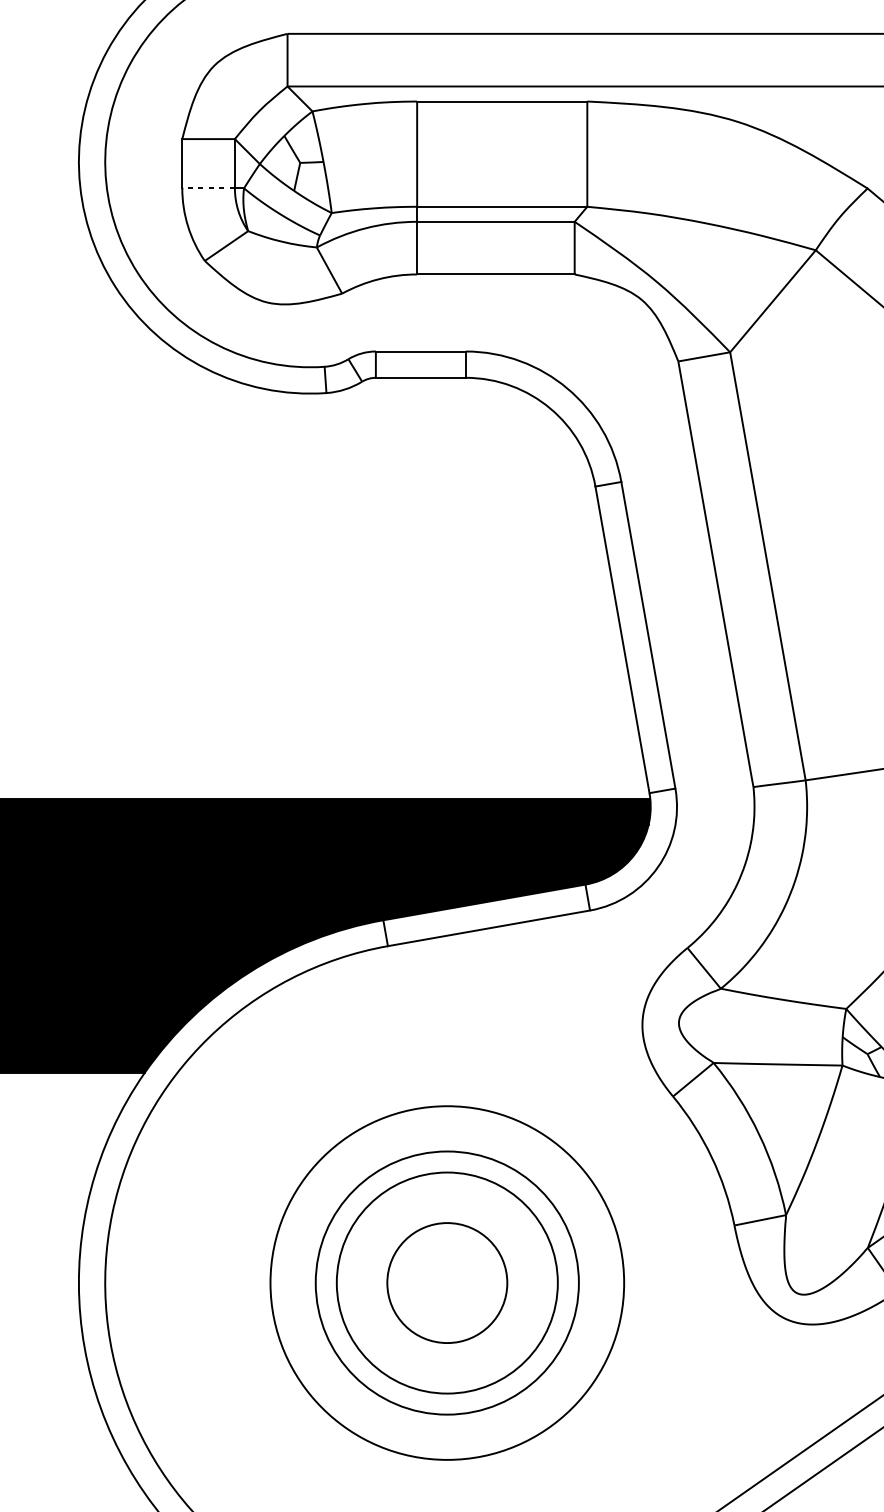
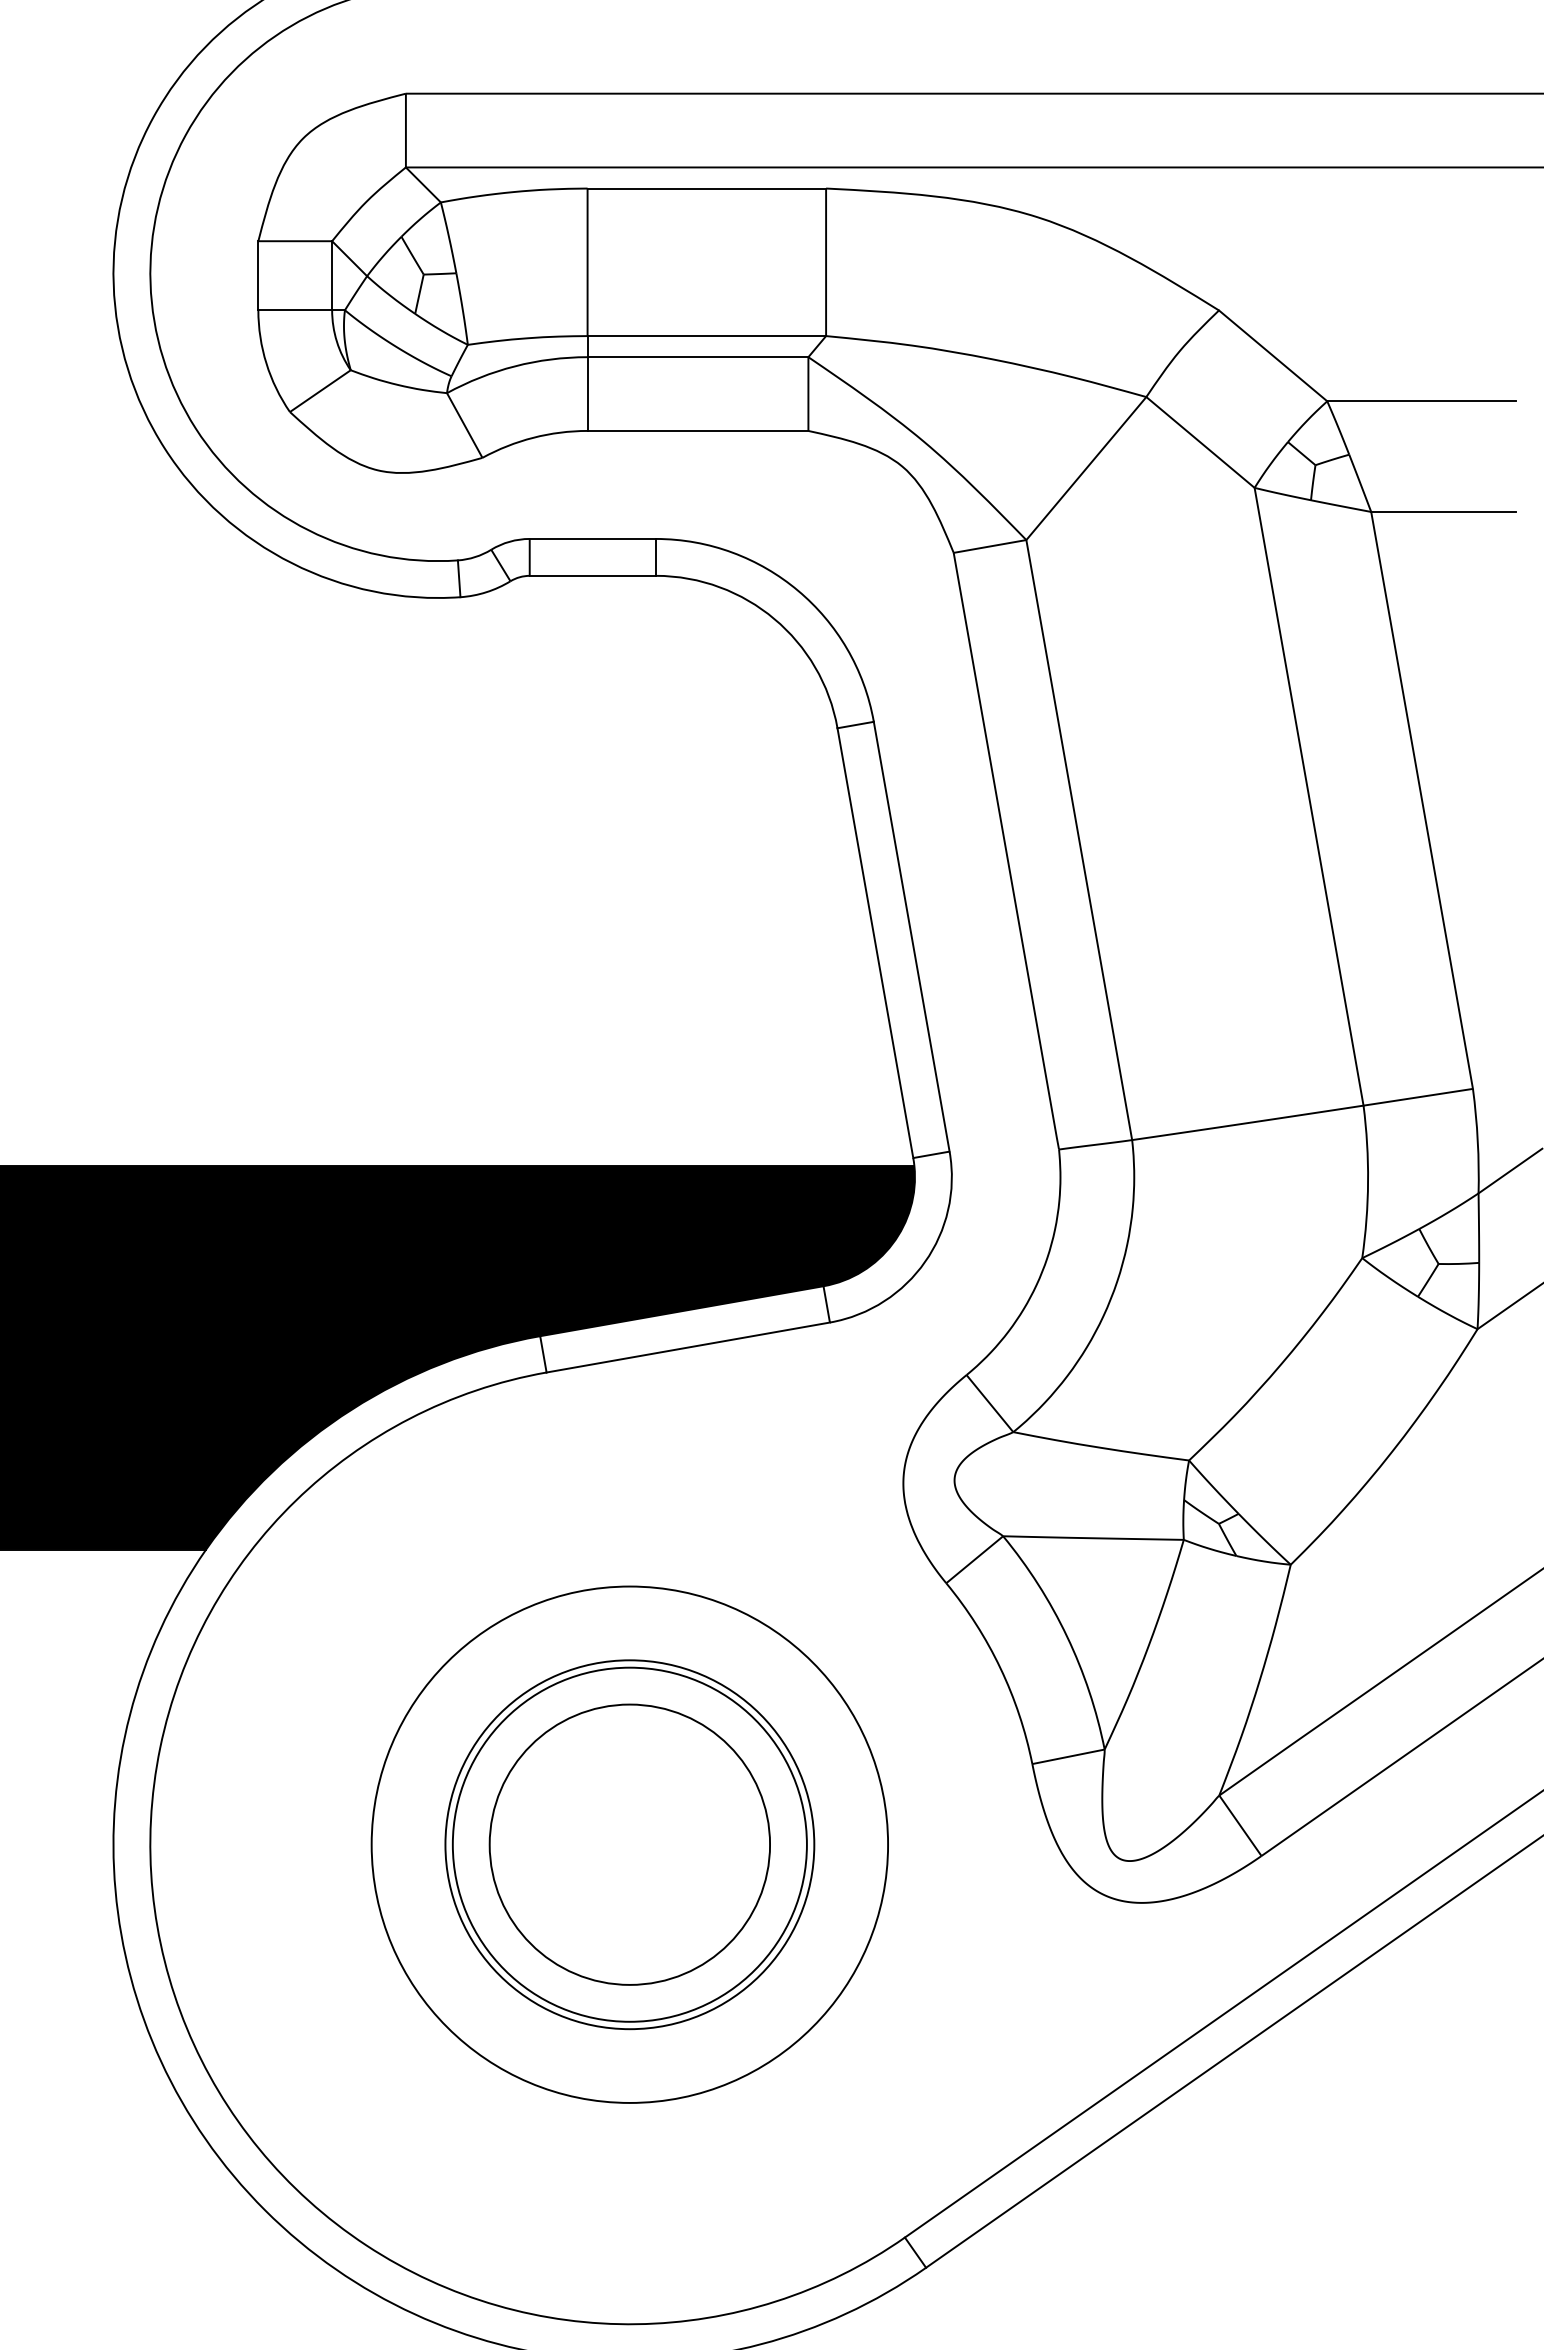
line: (208, 188) -> (295, 310), dashed -> solid
circle: (447, 1282) -> (629, 1844), size x0.71
circle: (447, 1282) -> (629, 1844), size x1.67
circle: (447, 1282) -> (629, 1844), size x1.67

